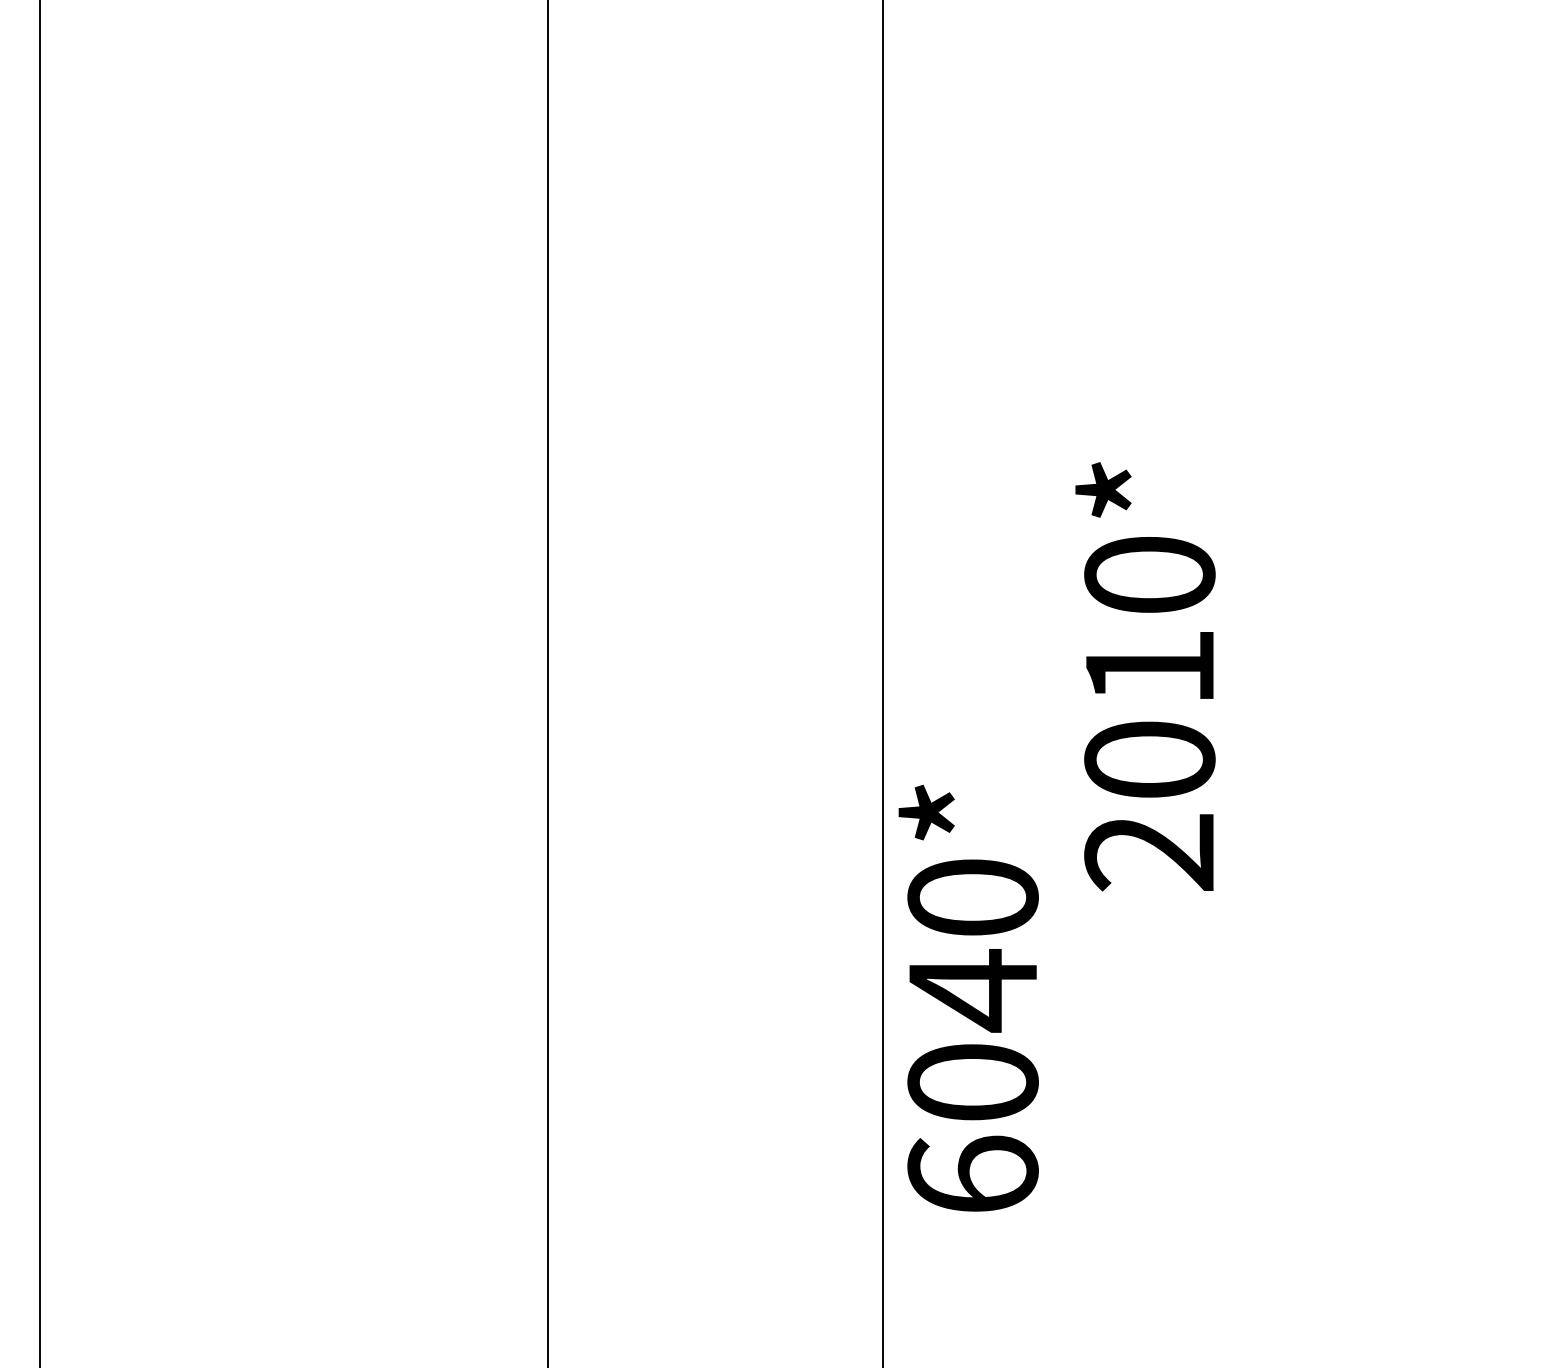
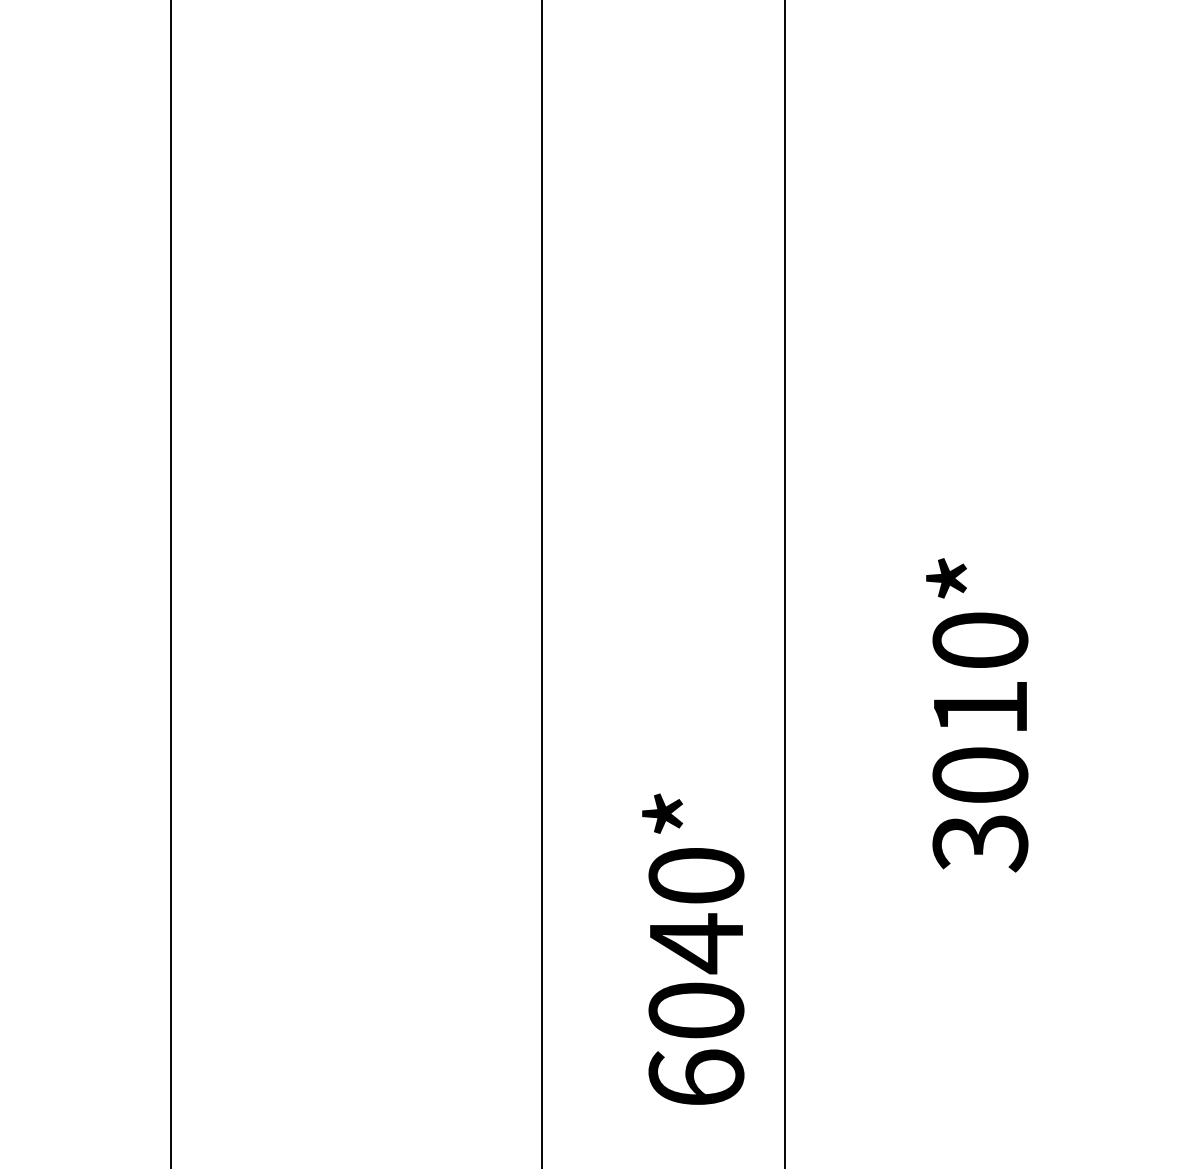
text: (1149, 853) -> (980, 843), 2010* -> 3010*
text: (969, 997) -> (693, 948), moved

